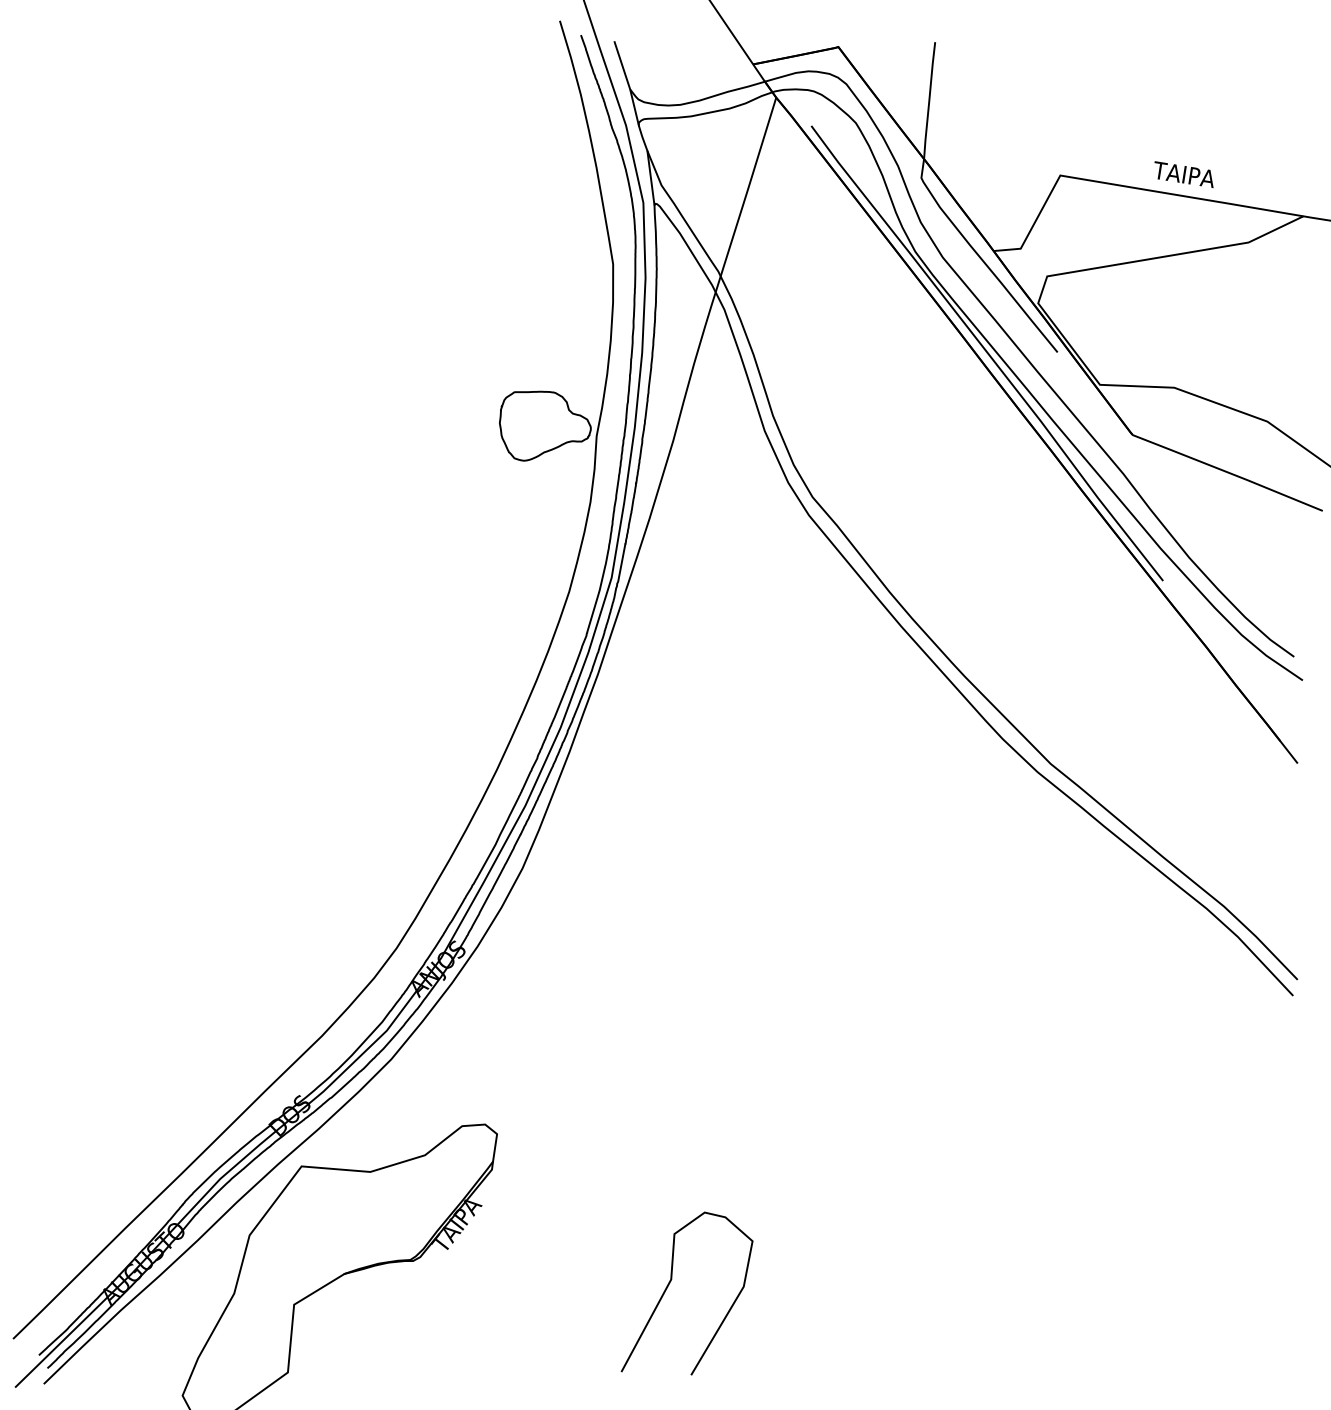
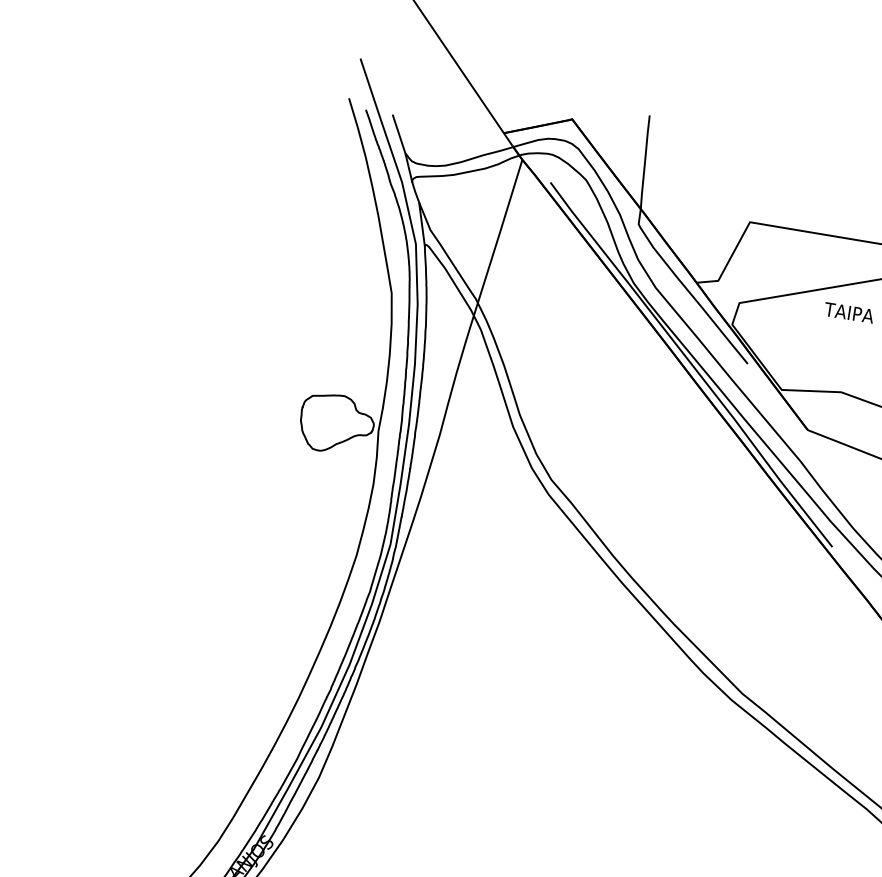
text: (1183, 174) -> (848, 312), moved

